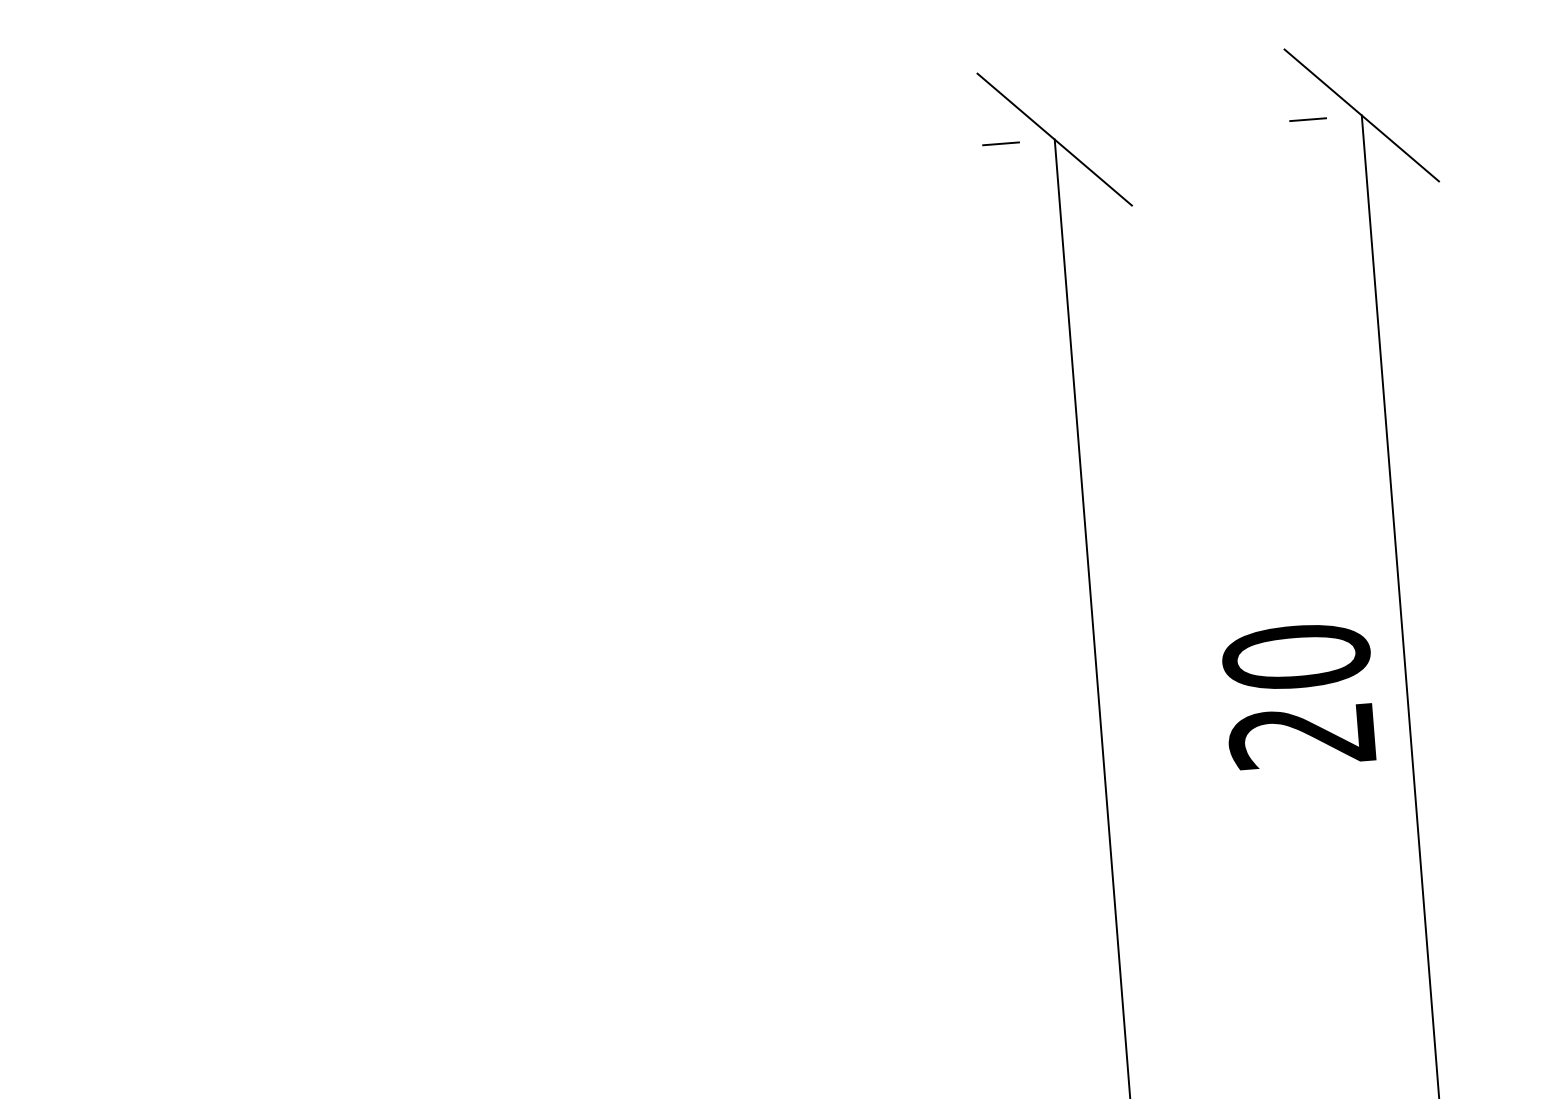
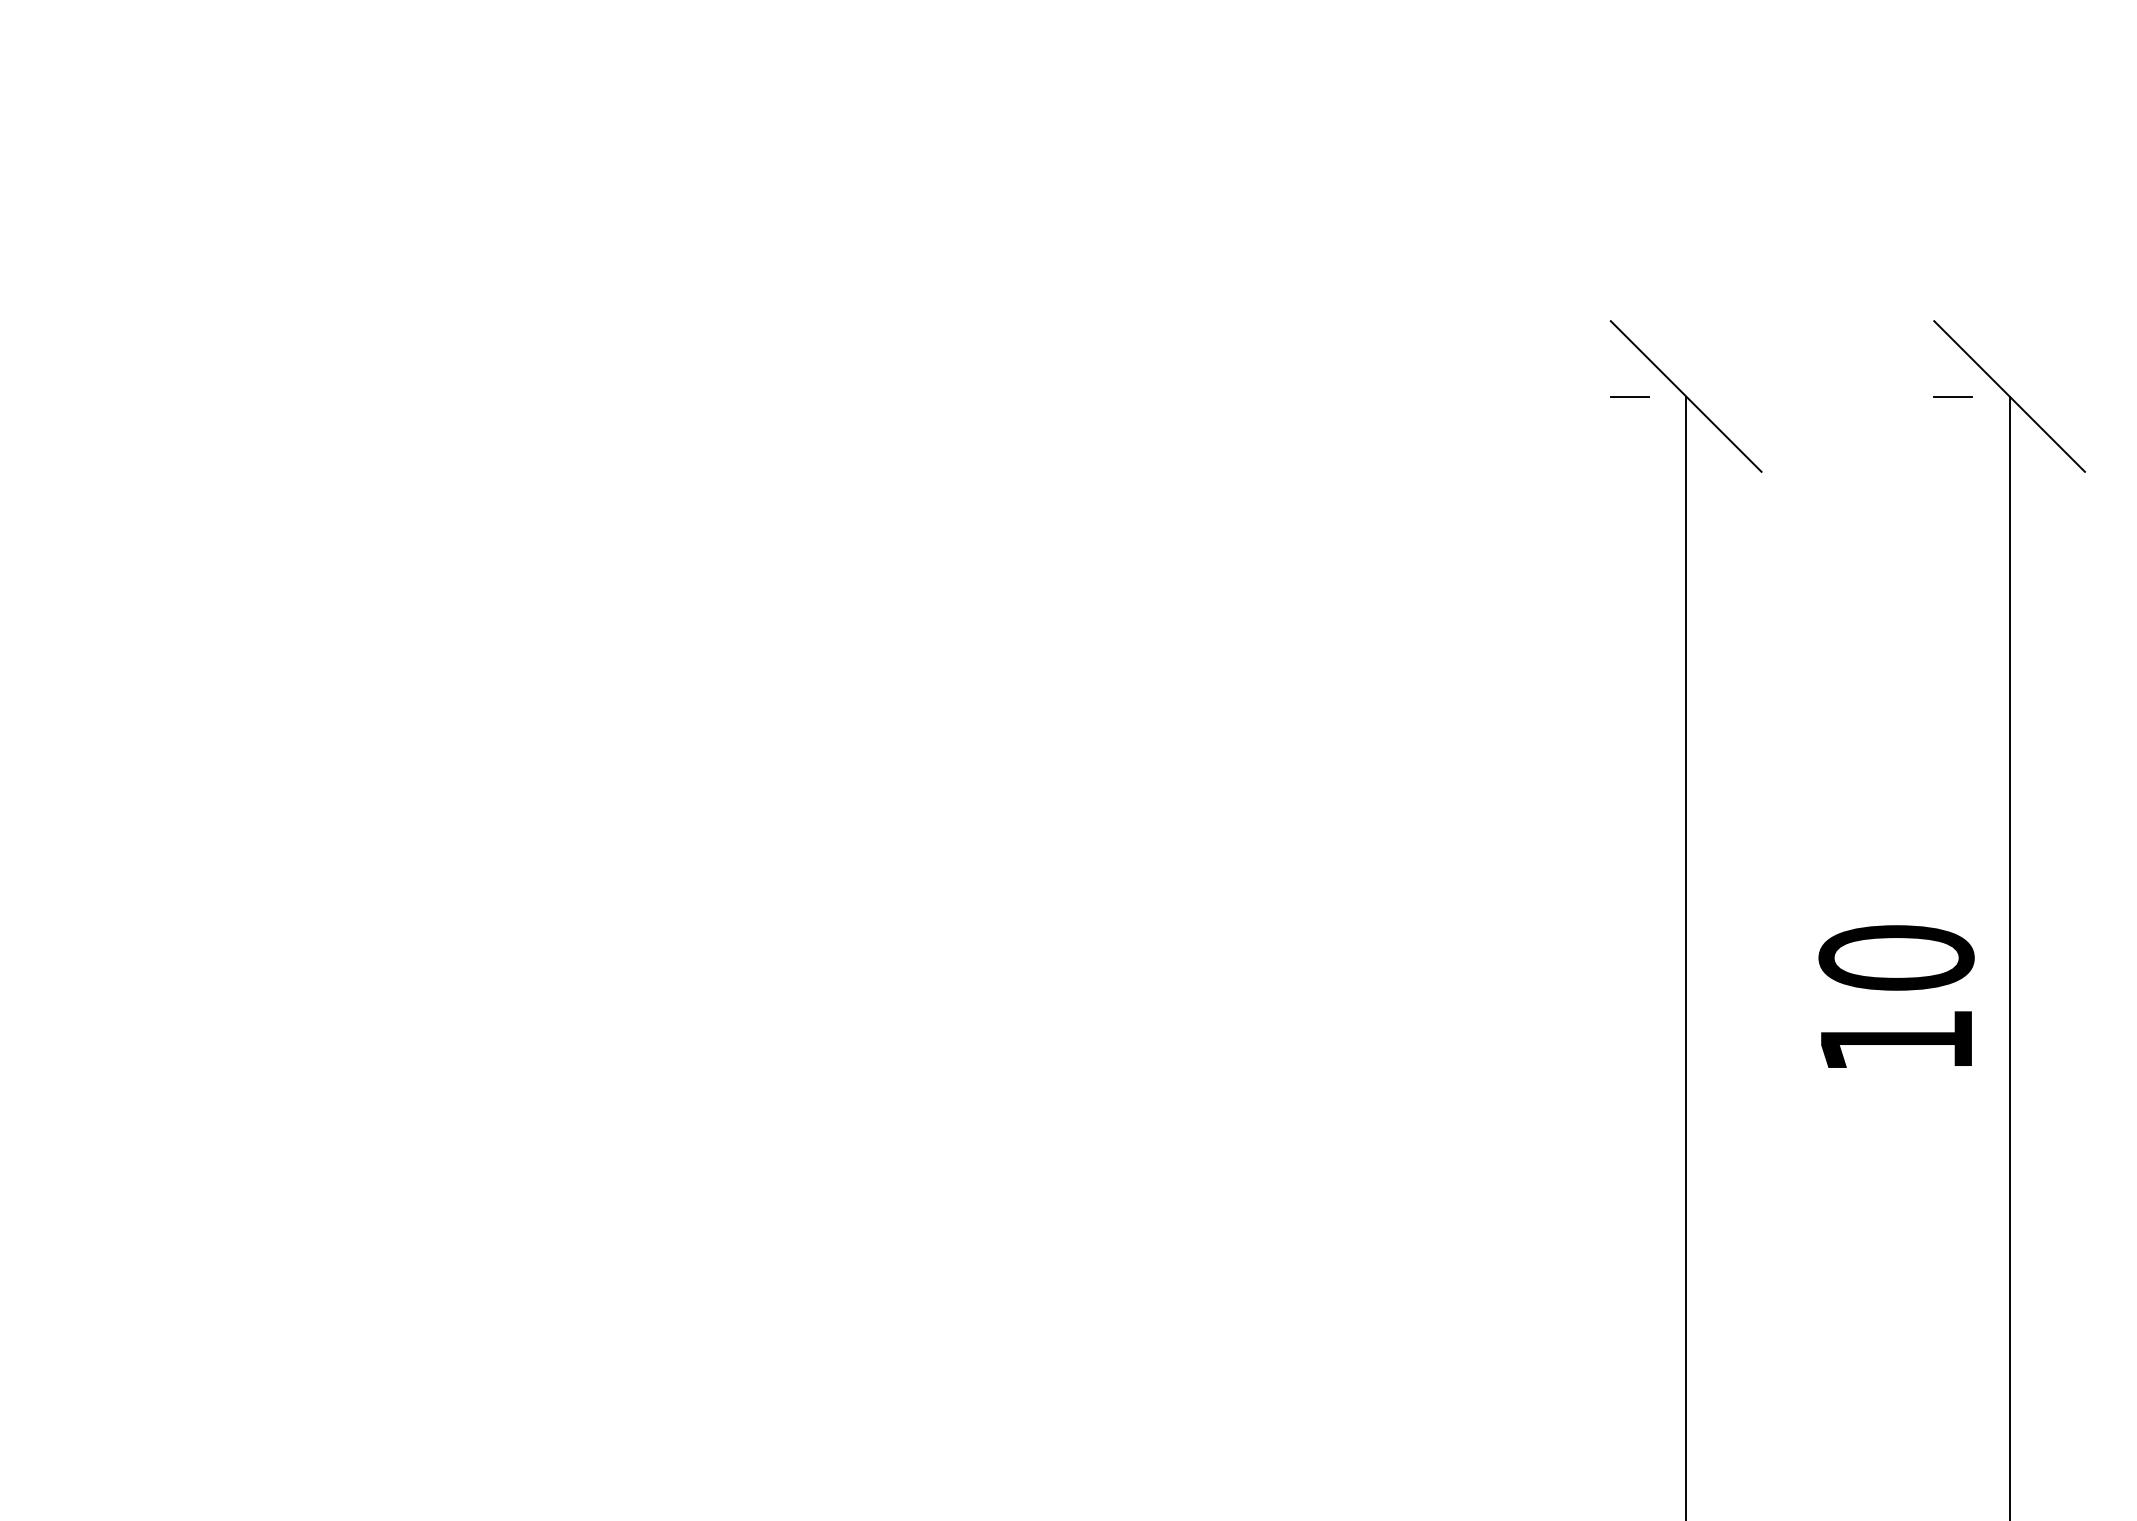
text: (1300, 736) -> (1894, 1041), 20 -> 10

